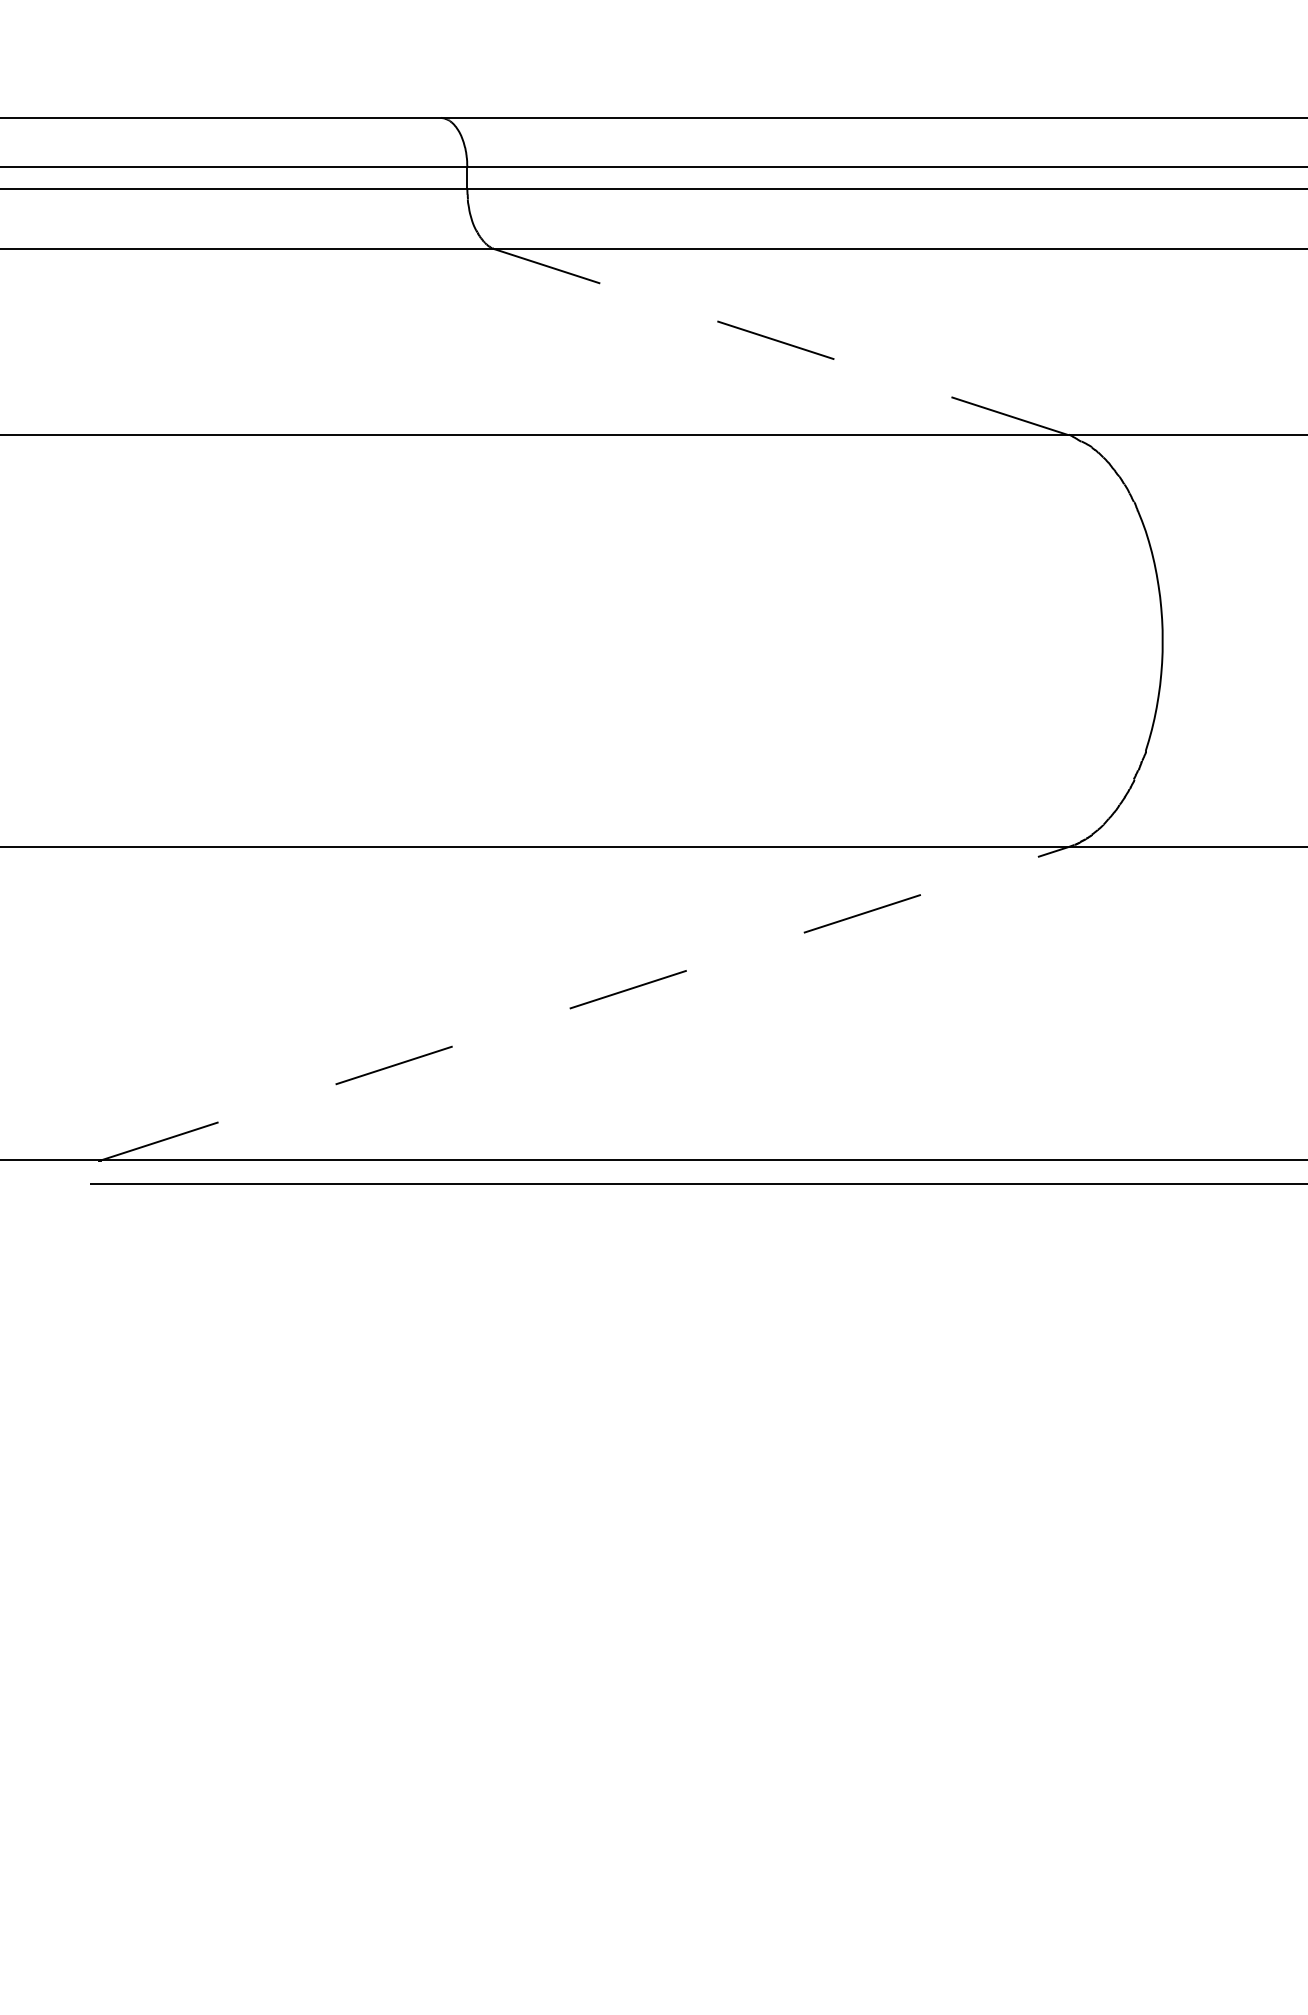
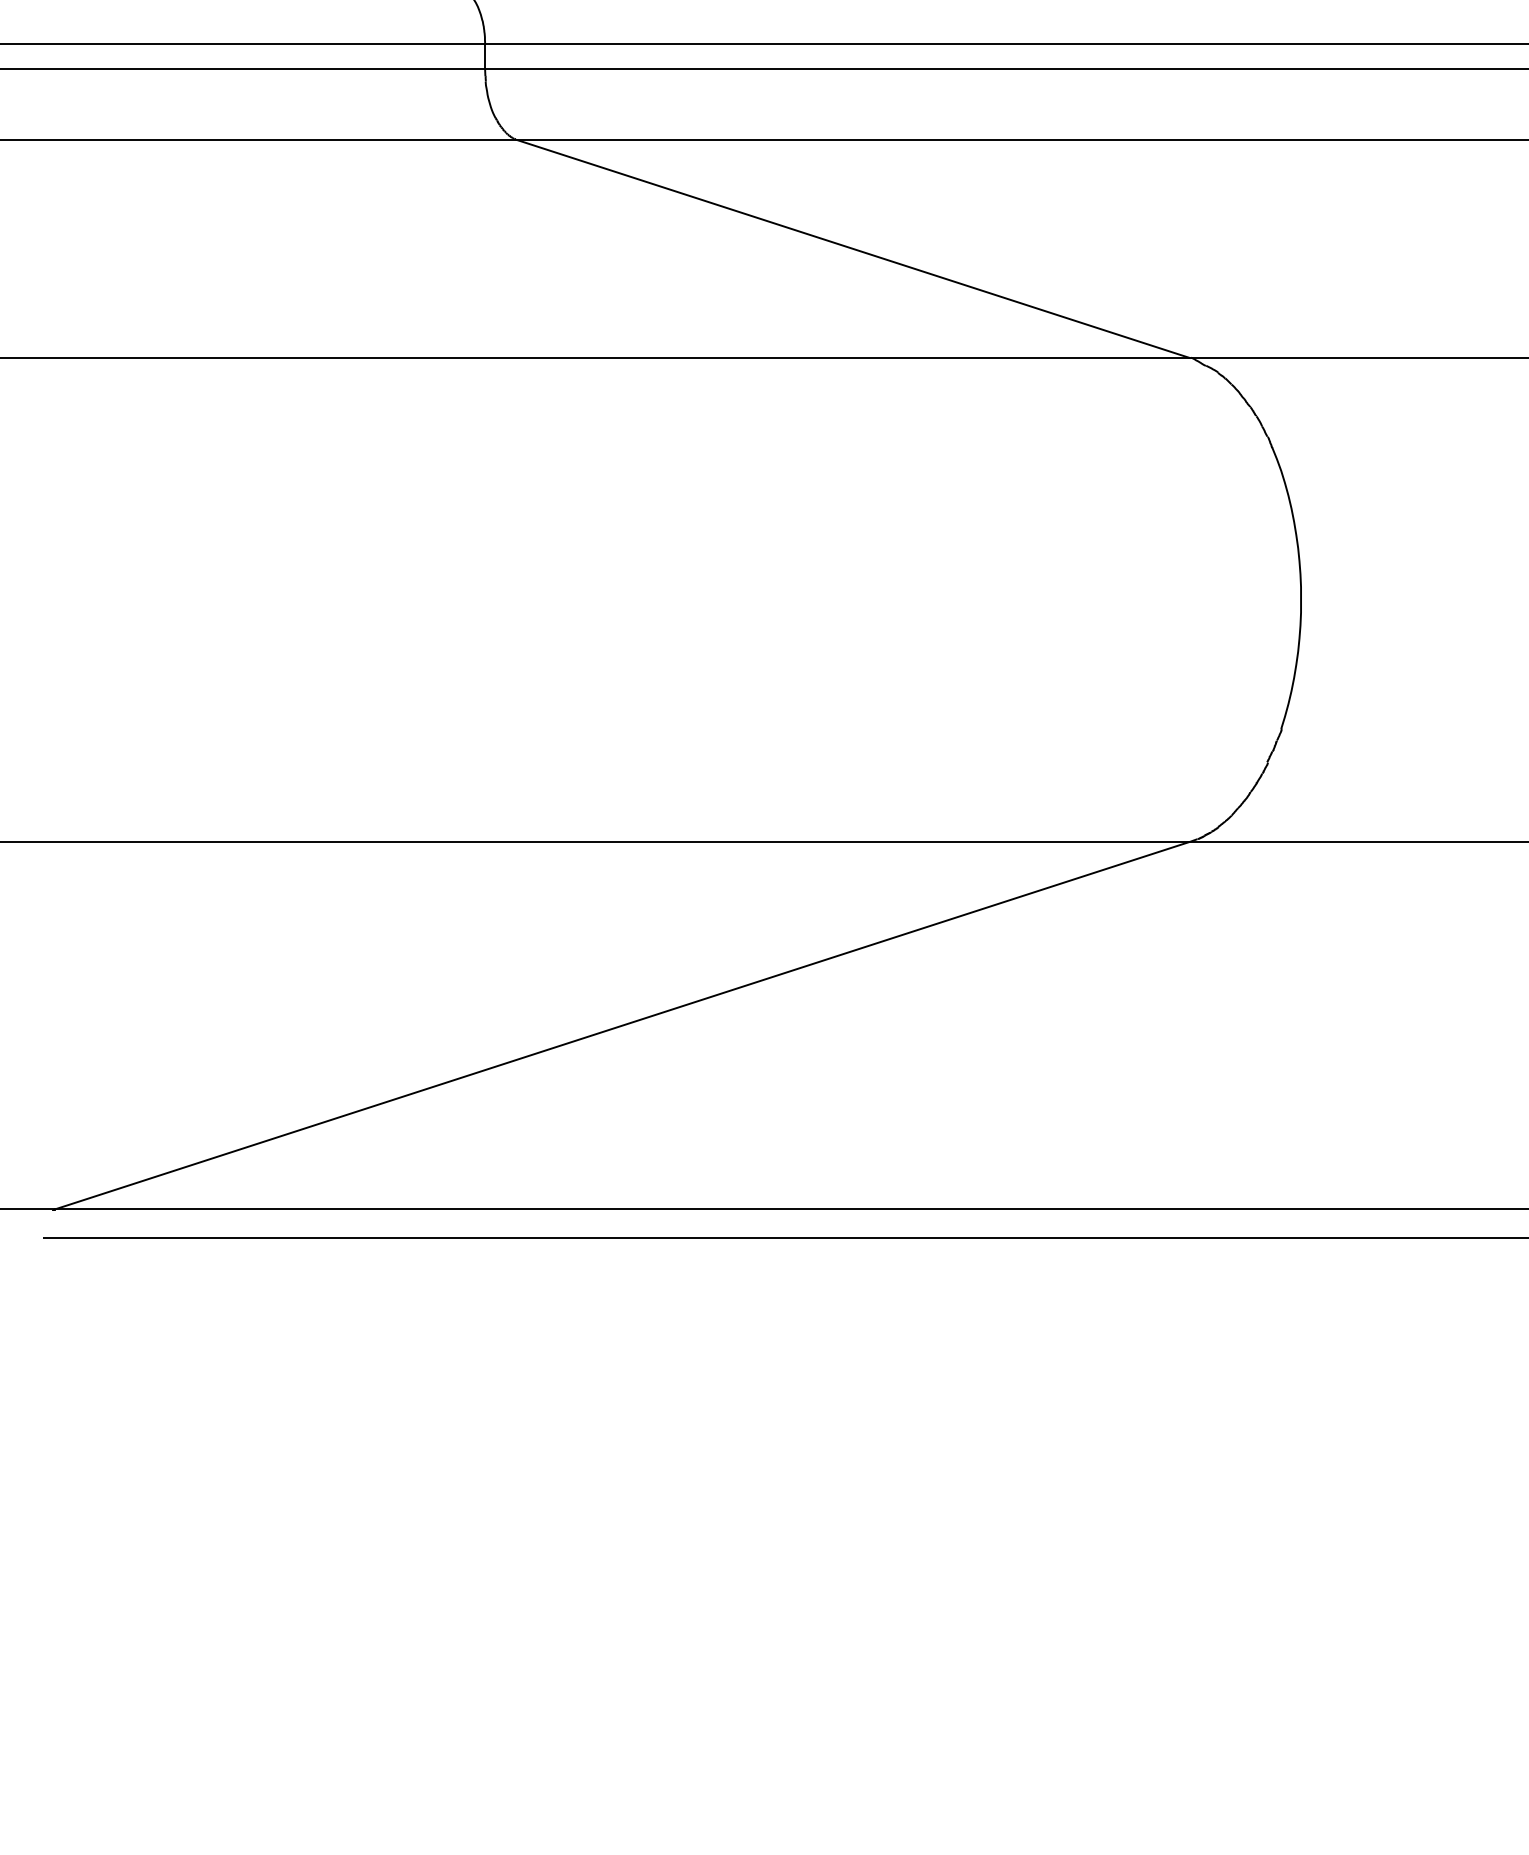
line: (781, 342) -> (853, 249), dashed -> solid
line: (585, 1003) -> (623, 1025), dashed -> solid

